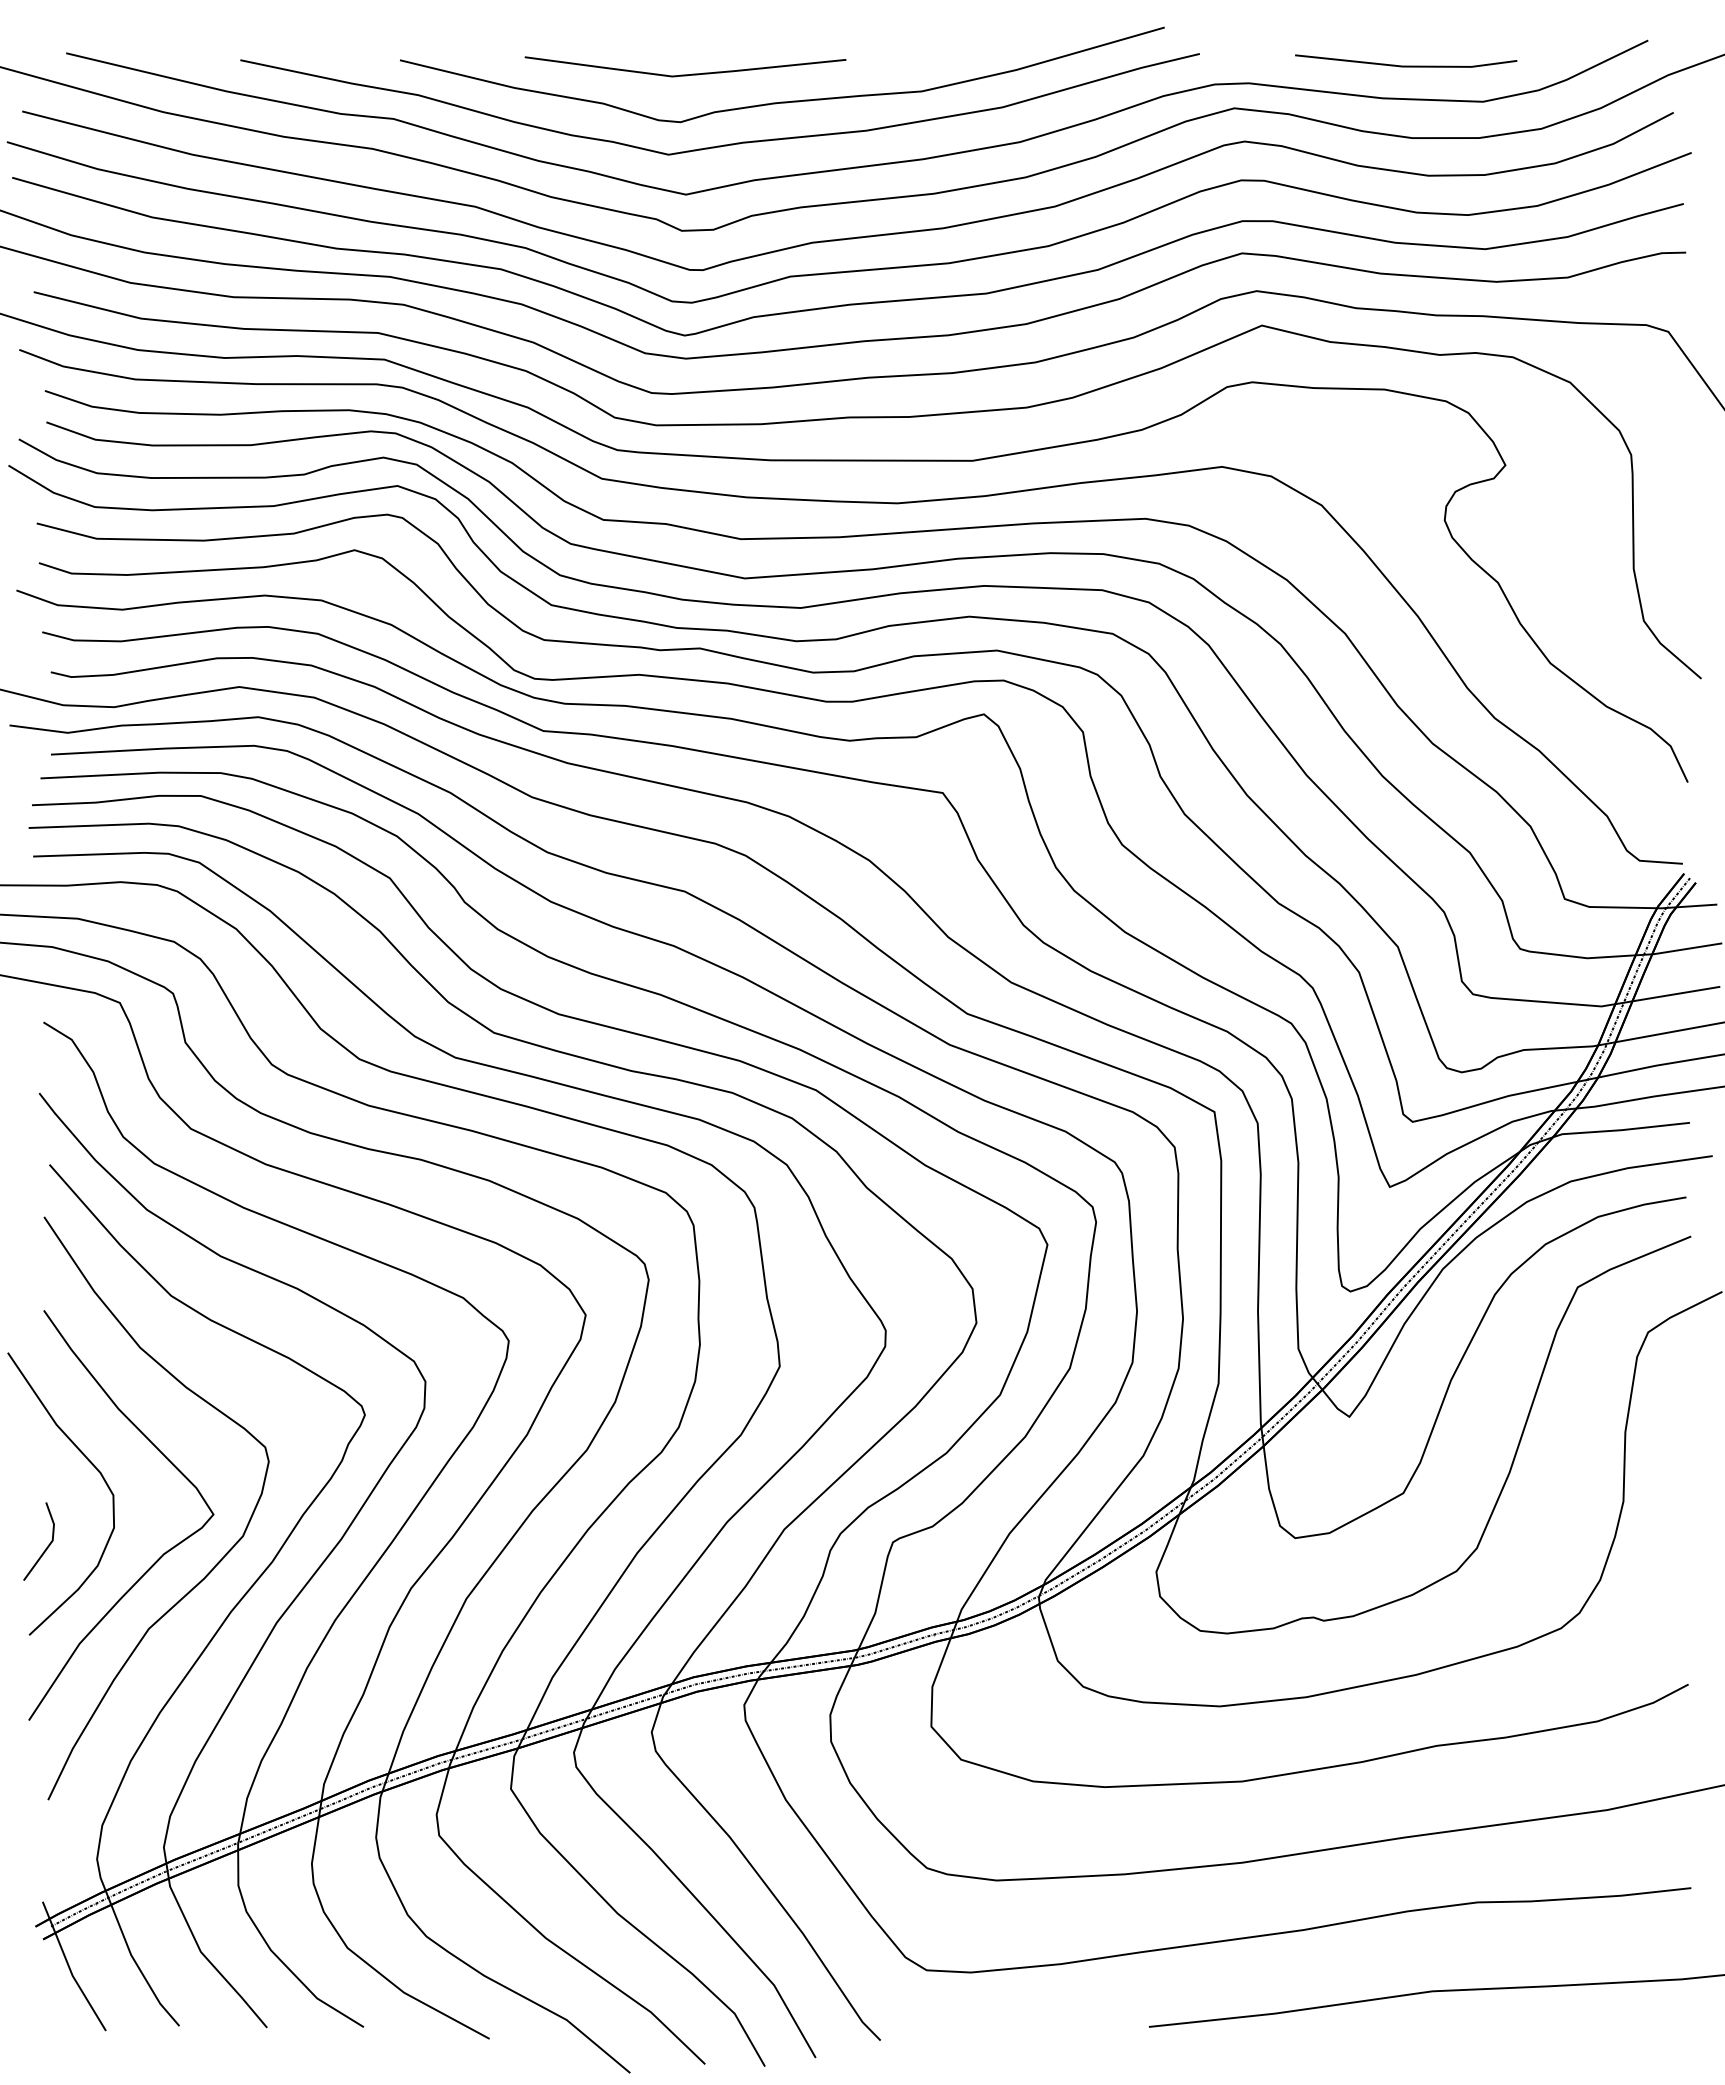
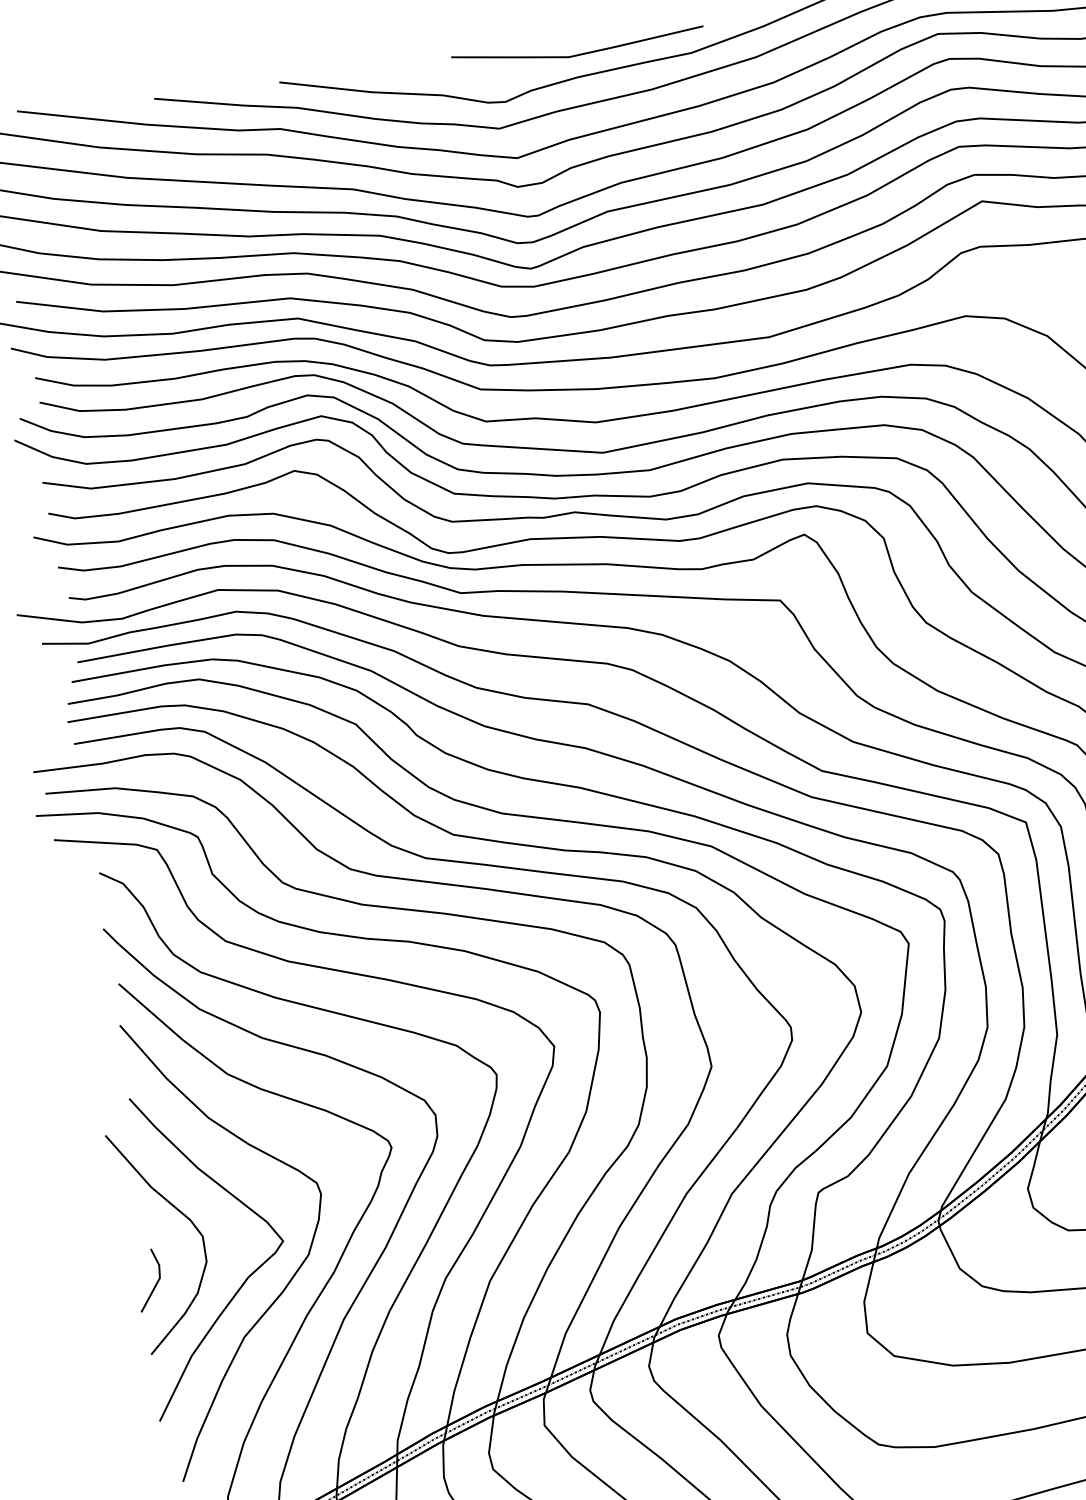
part: (685, 74) -> (578, 54), moved

